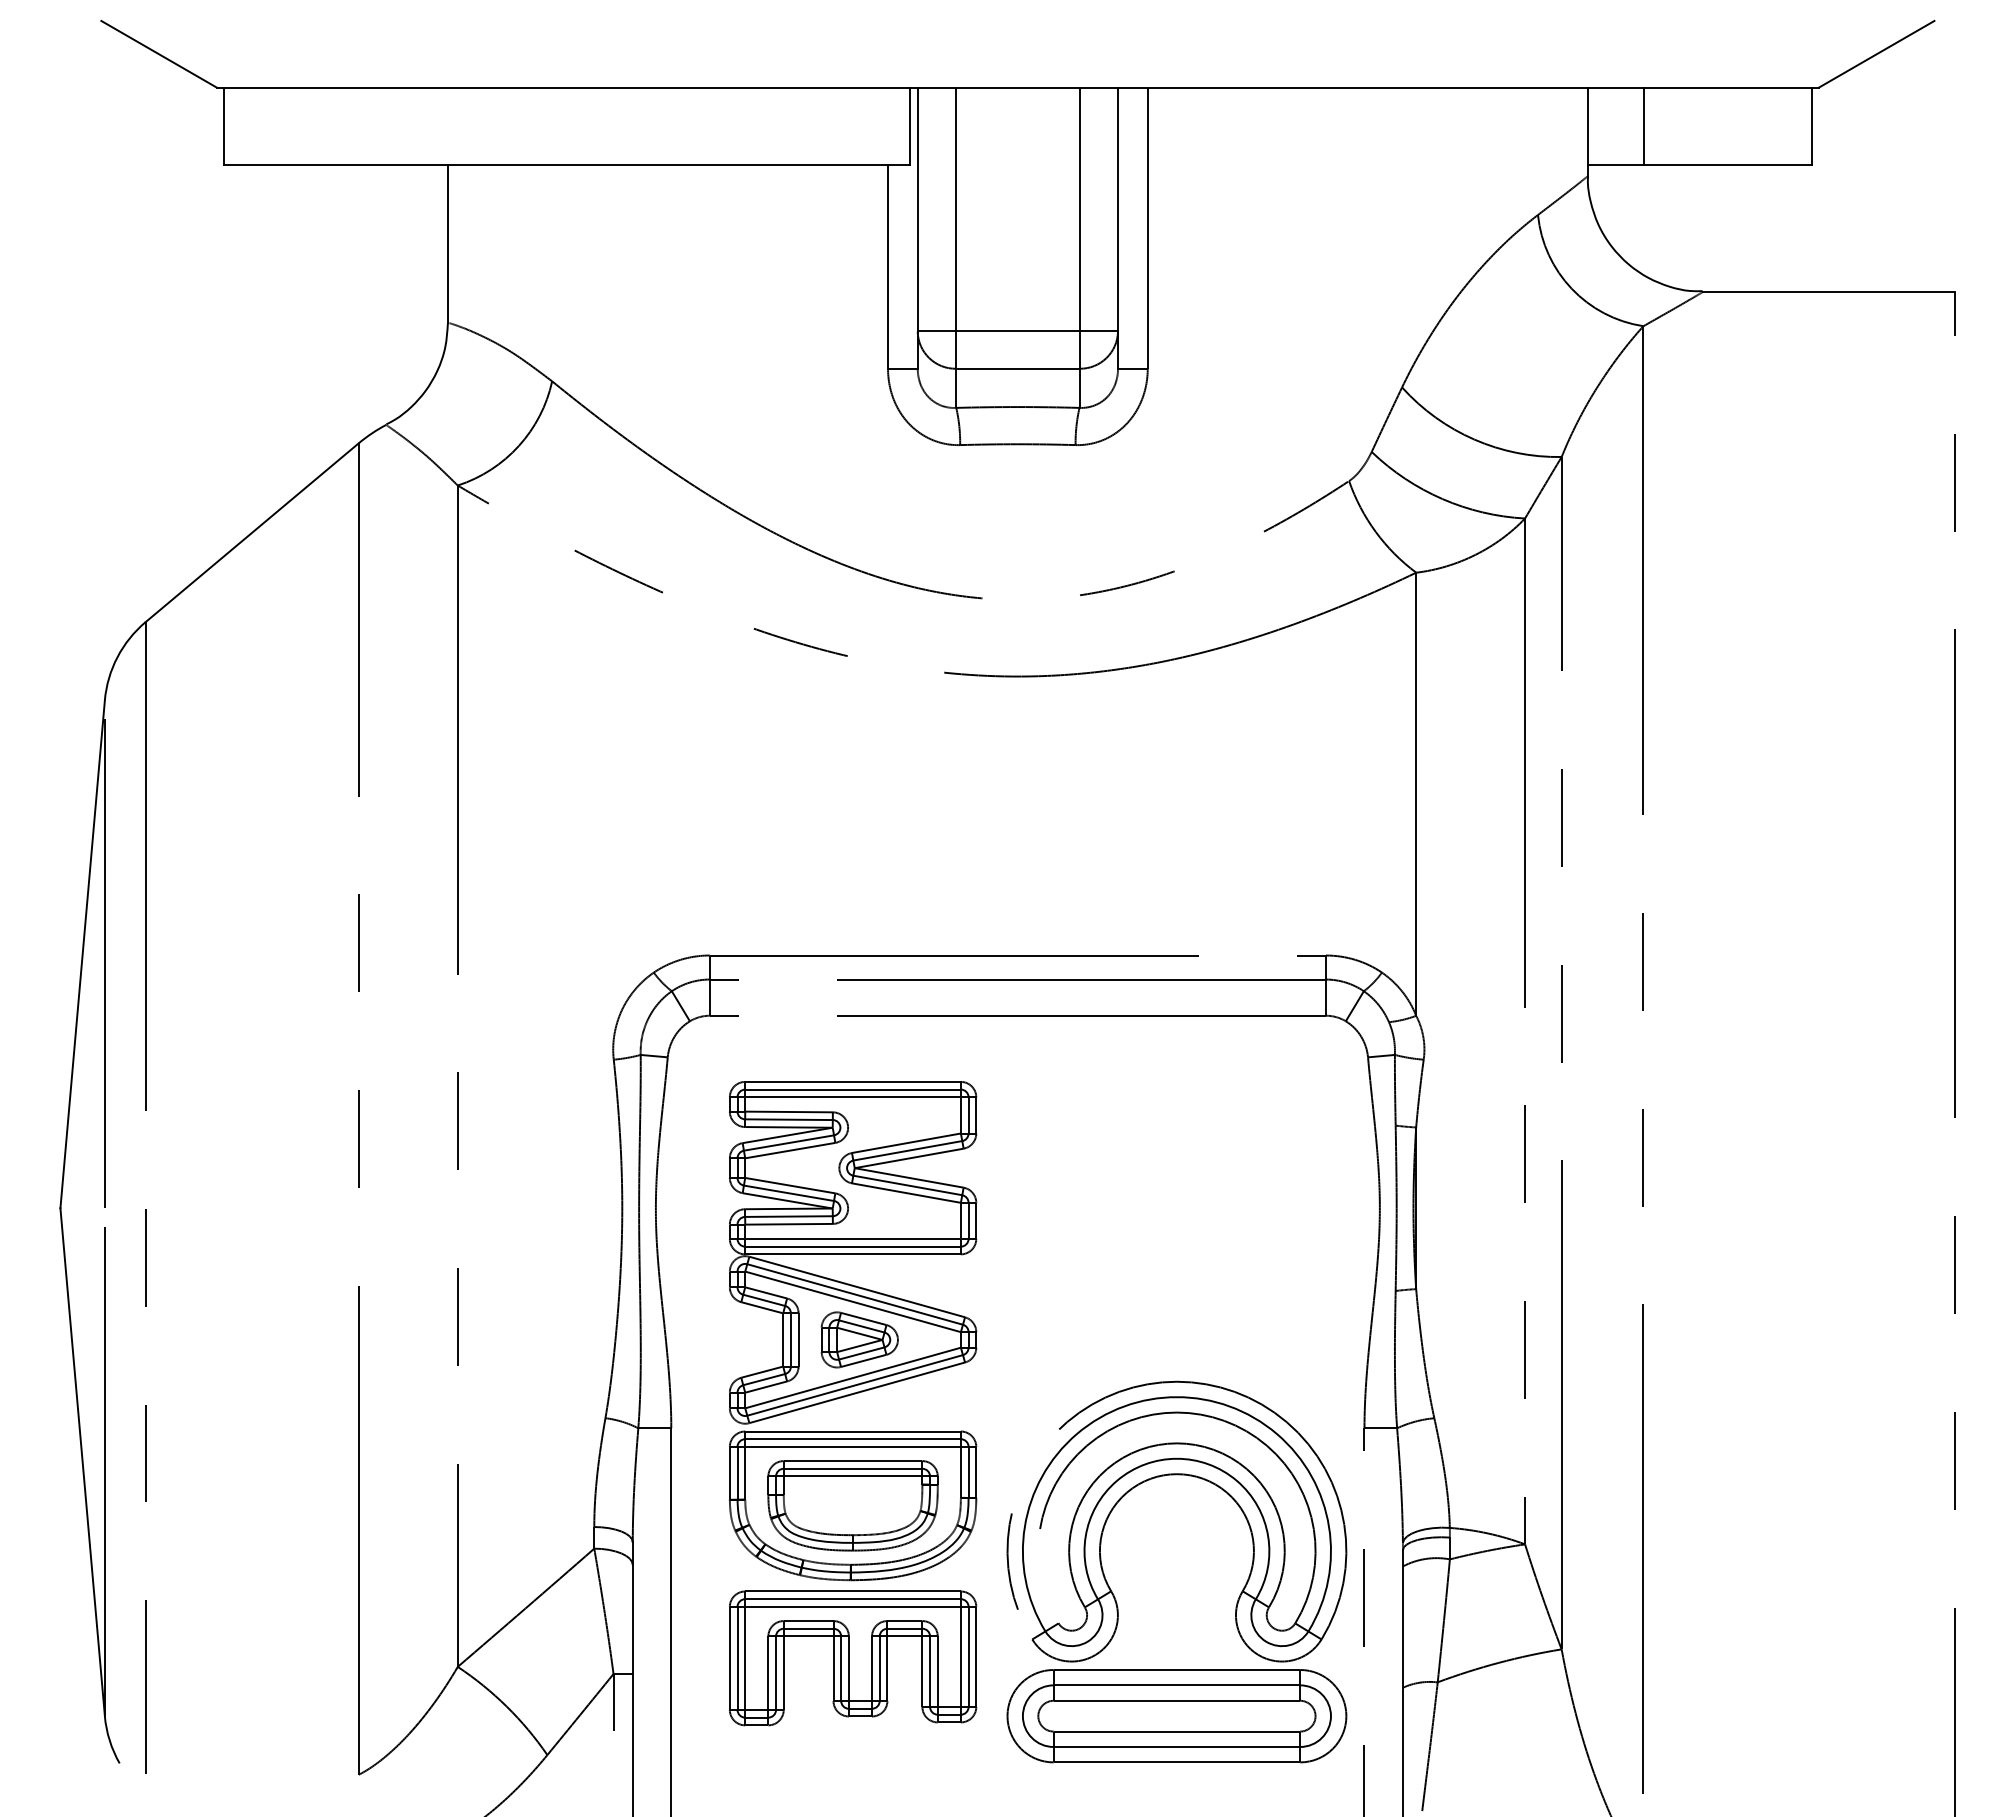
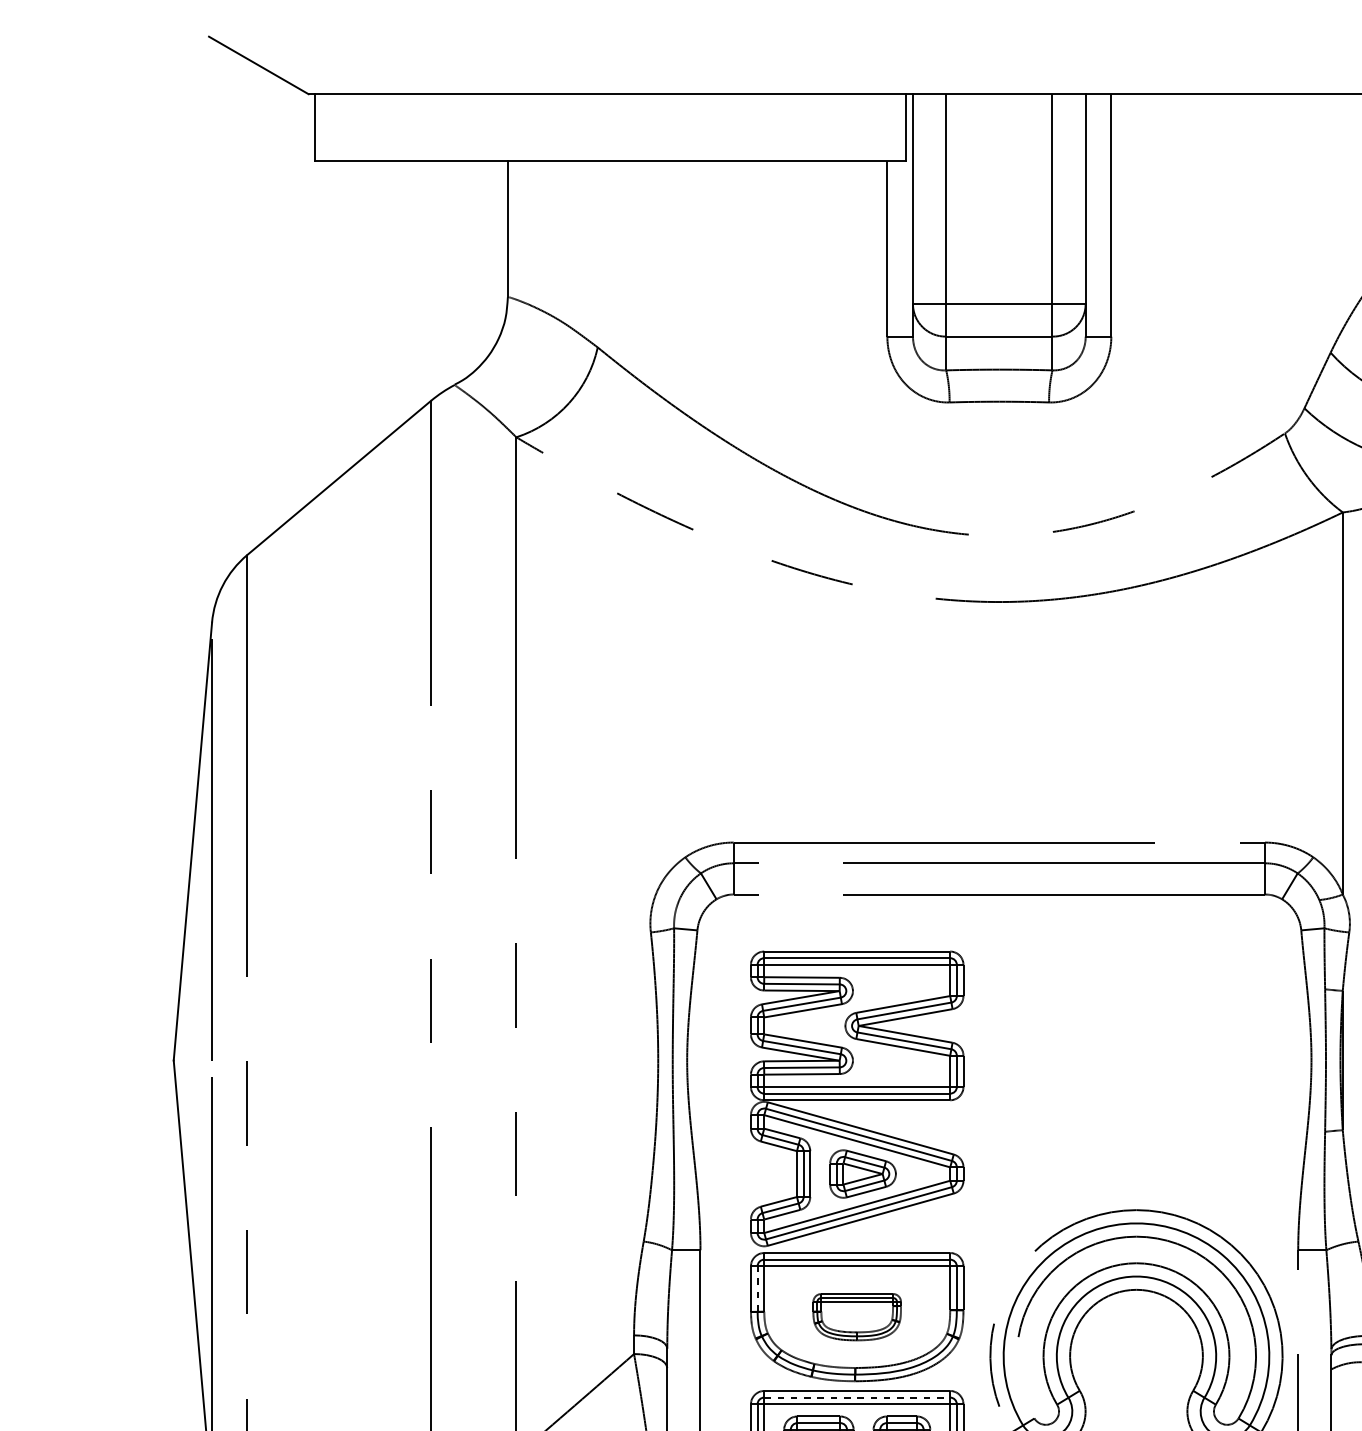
line: (737, 1472) -> (757, 1288), solid -> dashed
part: (852, 1505) -> (856, 1316), size x0.6
line: (853, 1599) -> (857, 1397), solid -> dashed

